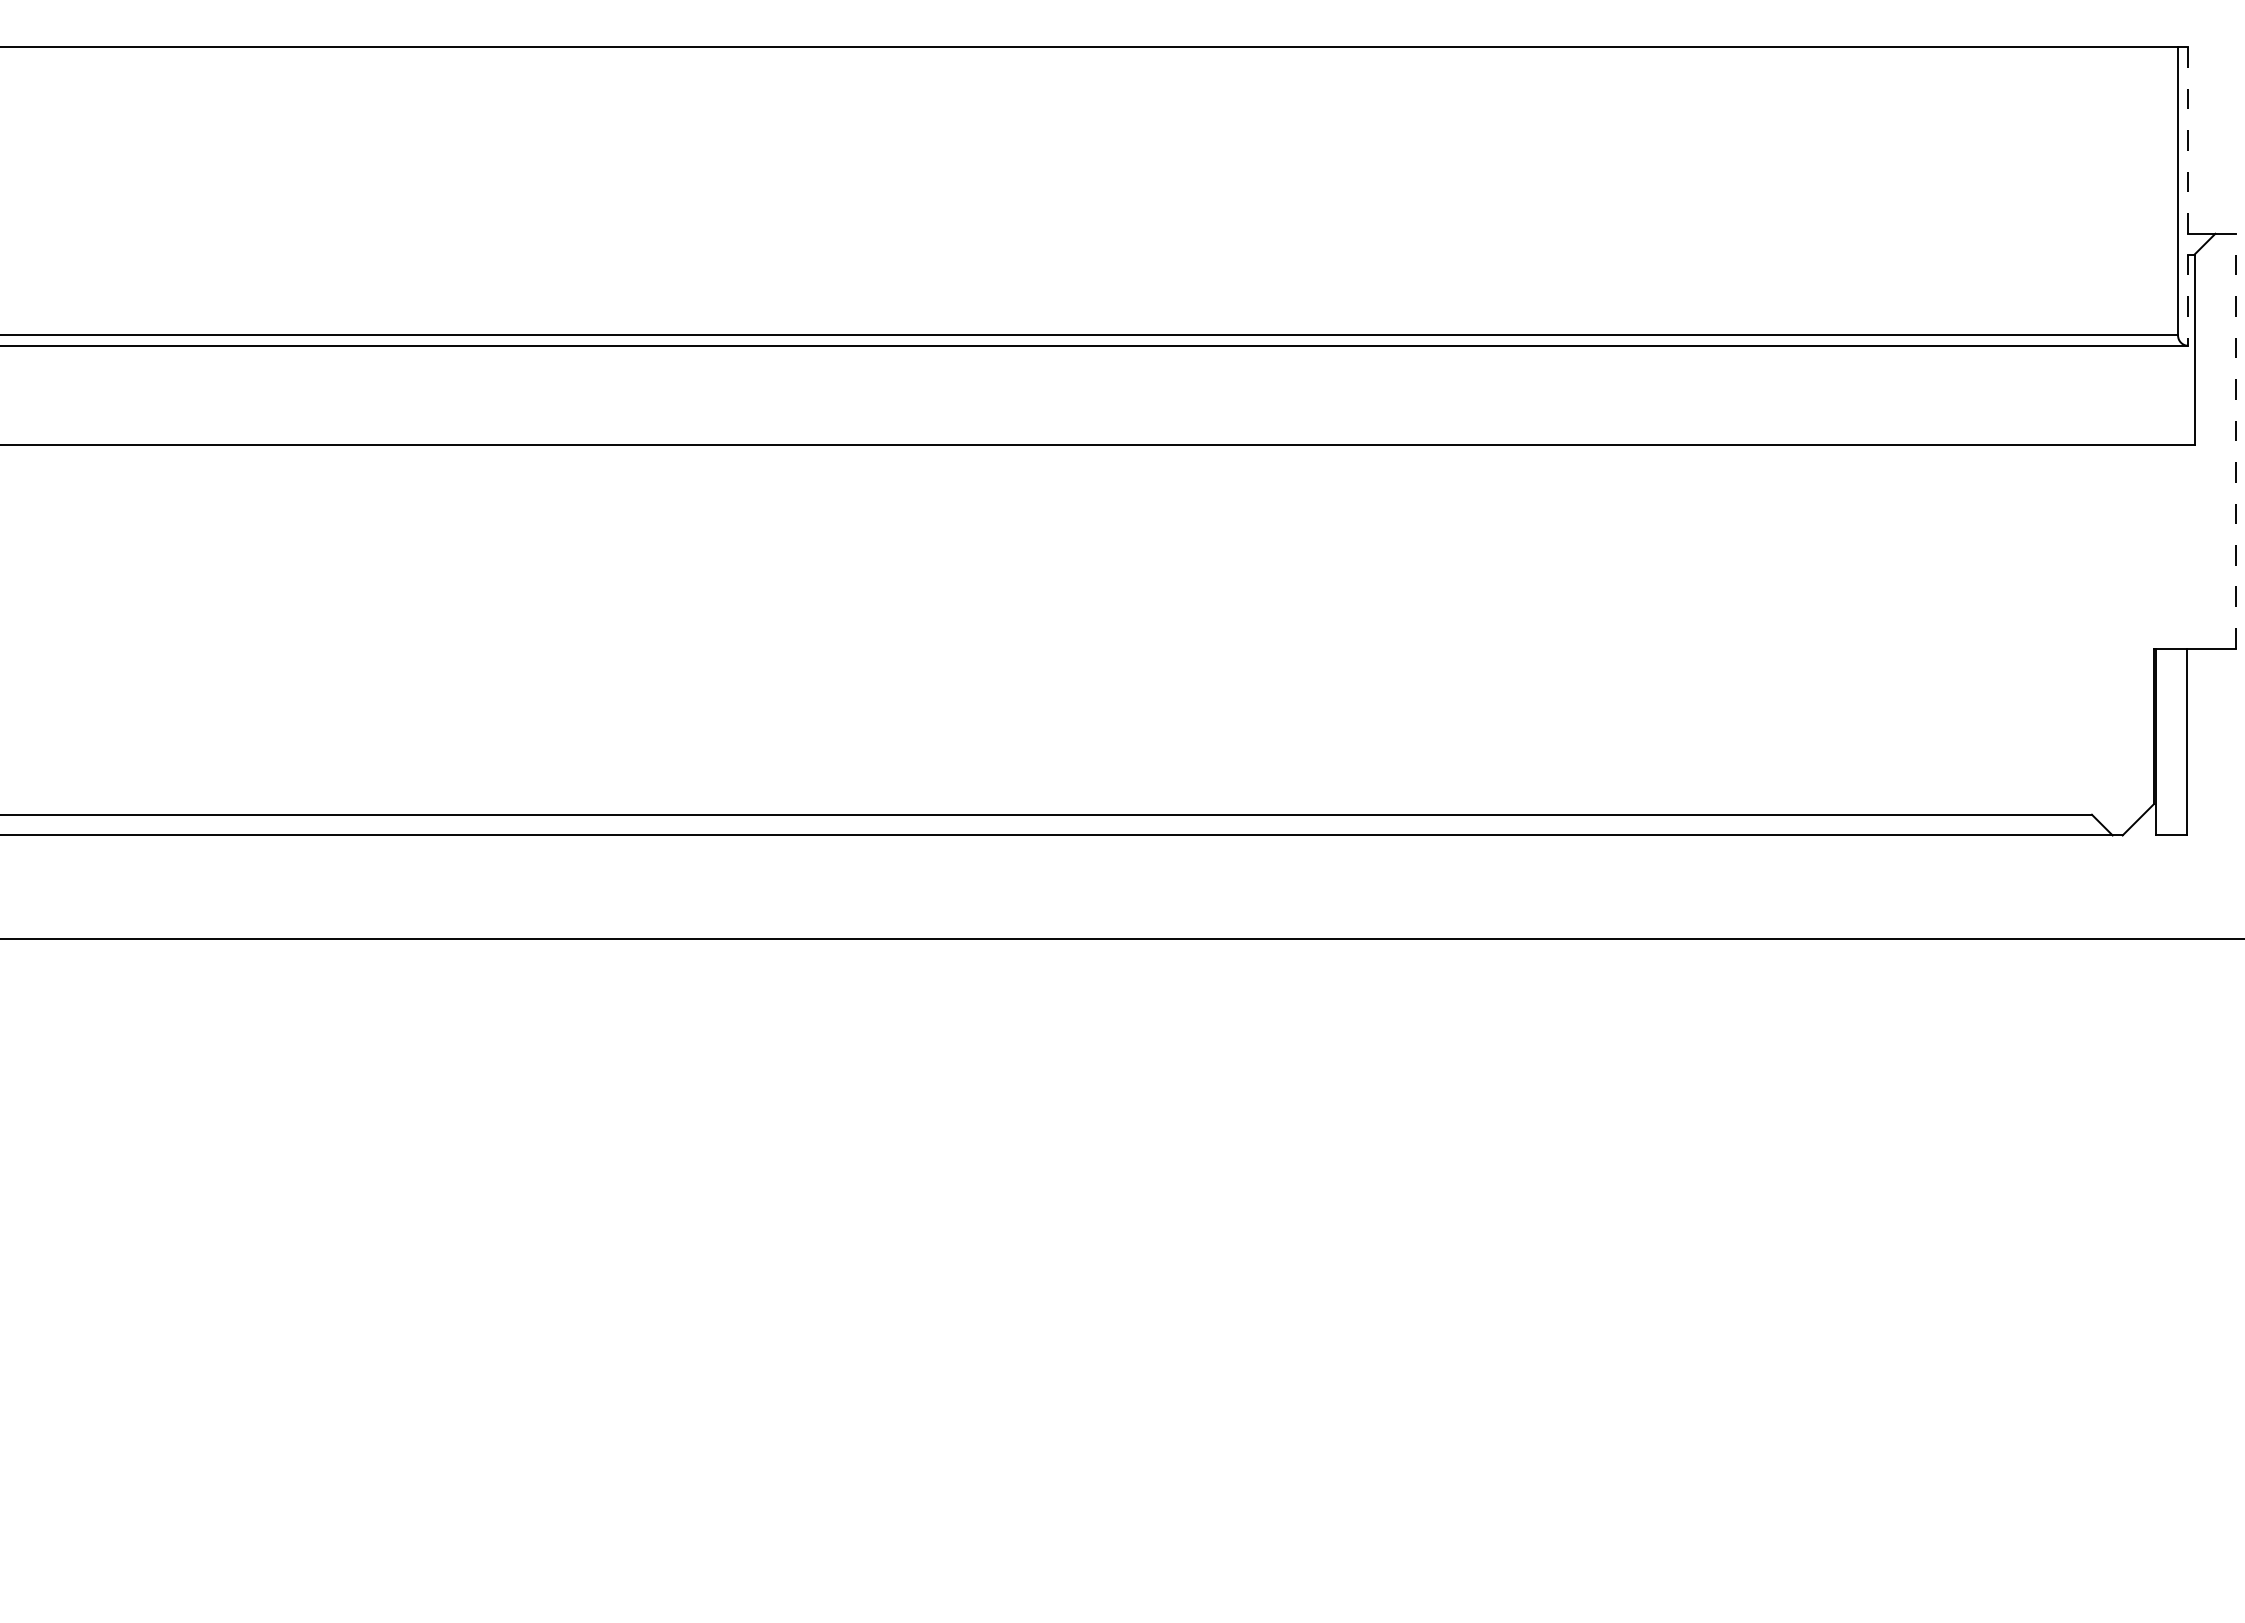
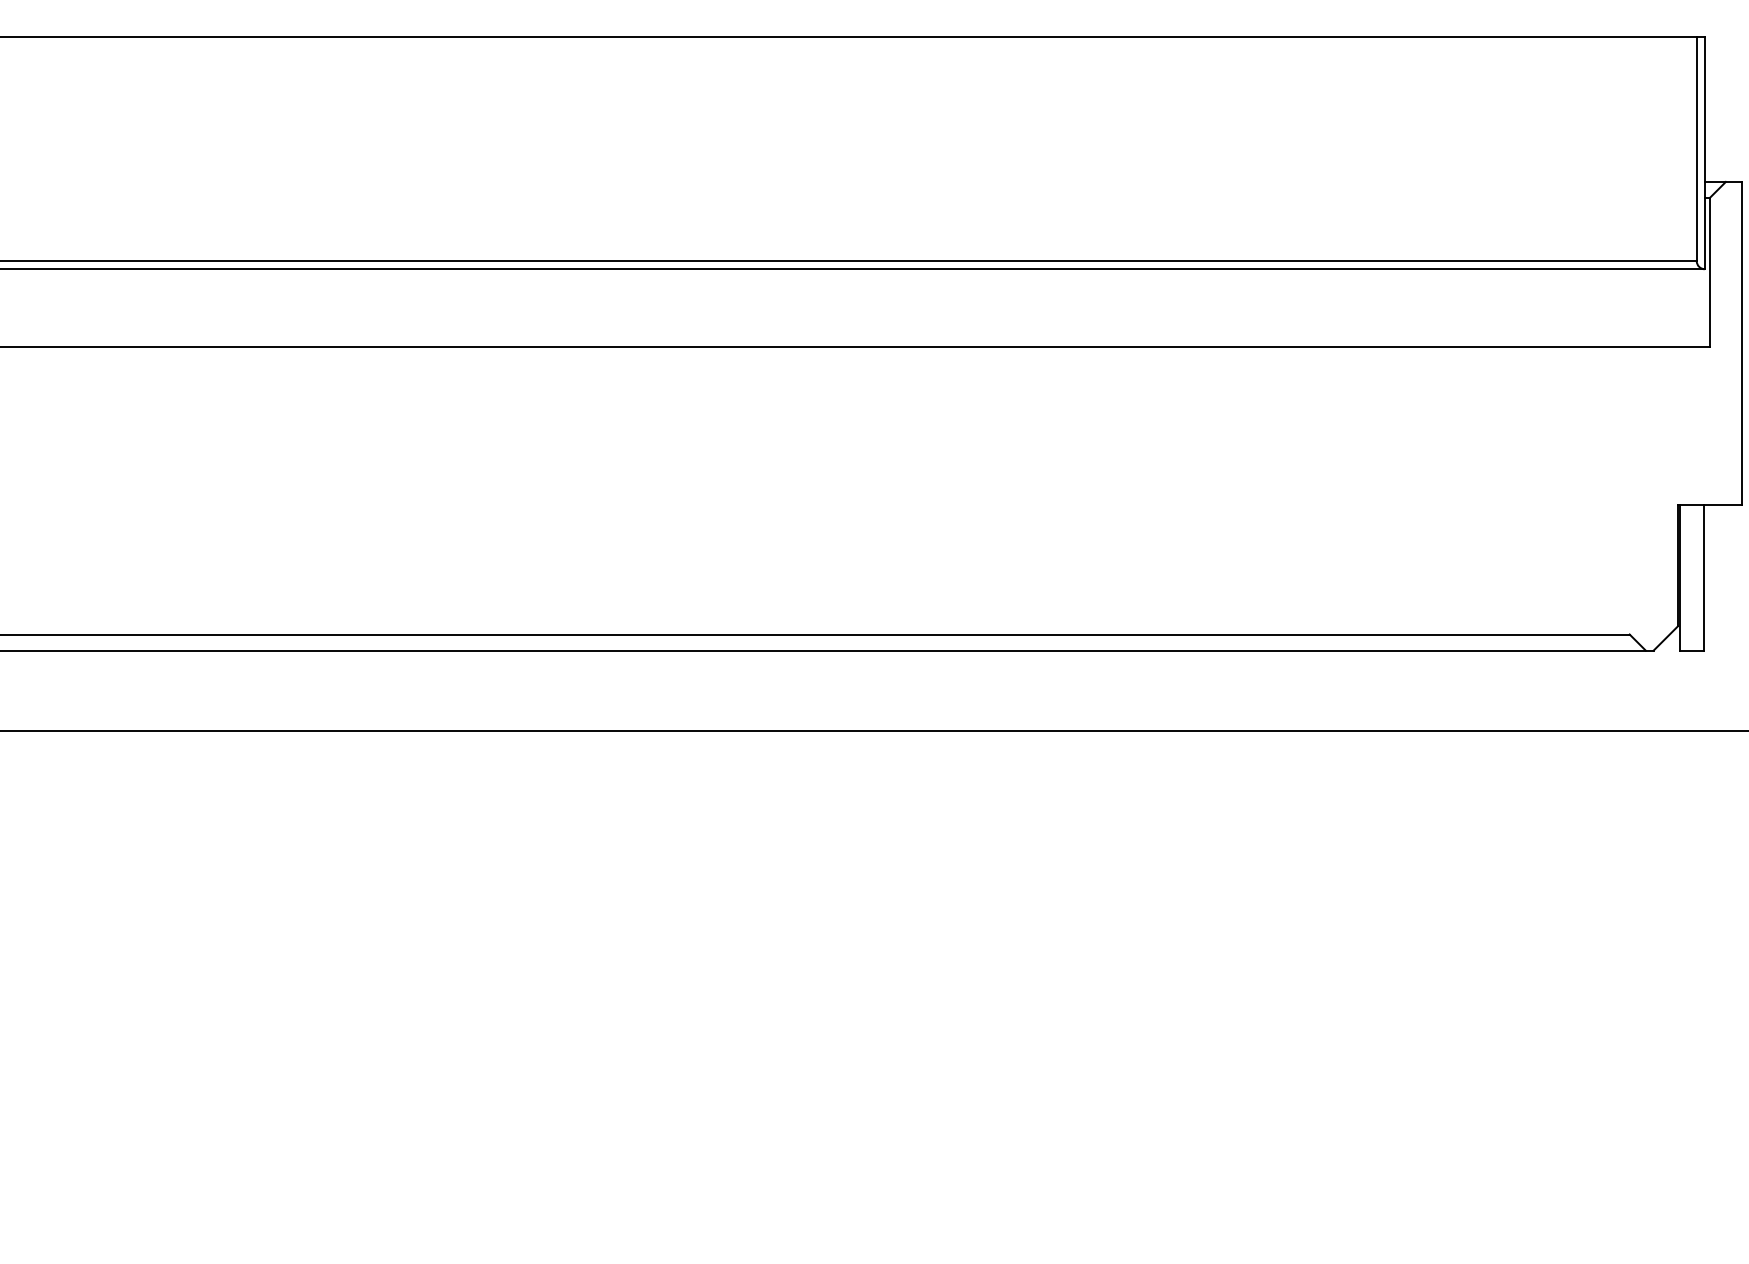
line: (2188, 196) -> (1704, 152), dashed -> solid
line: (2236, 440) -> (1742, 342), dashed -> solid

